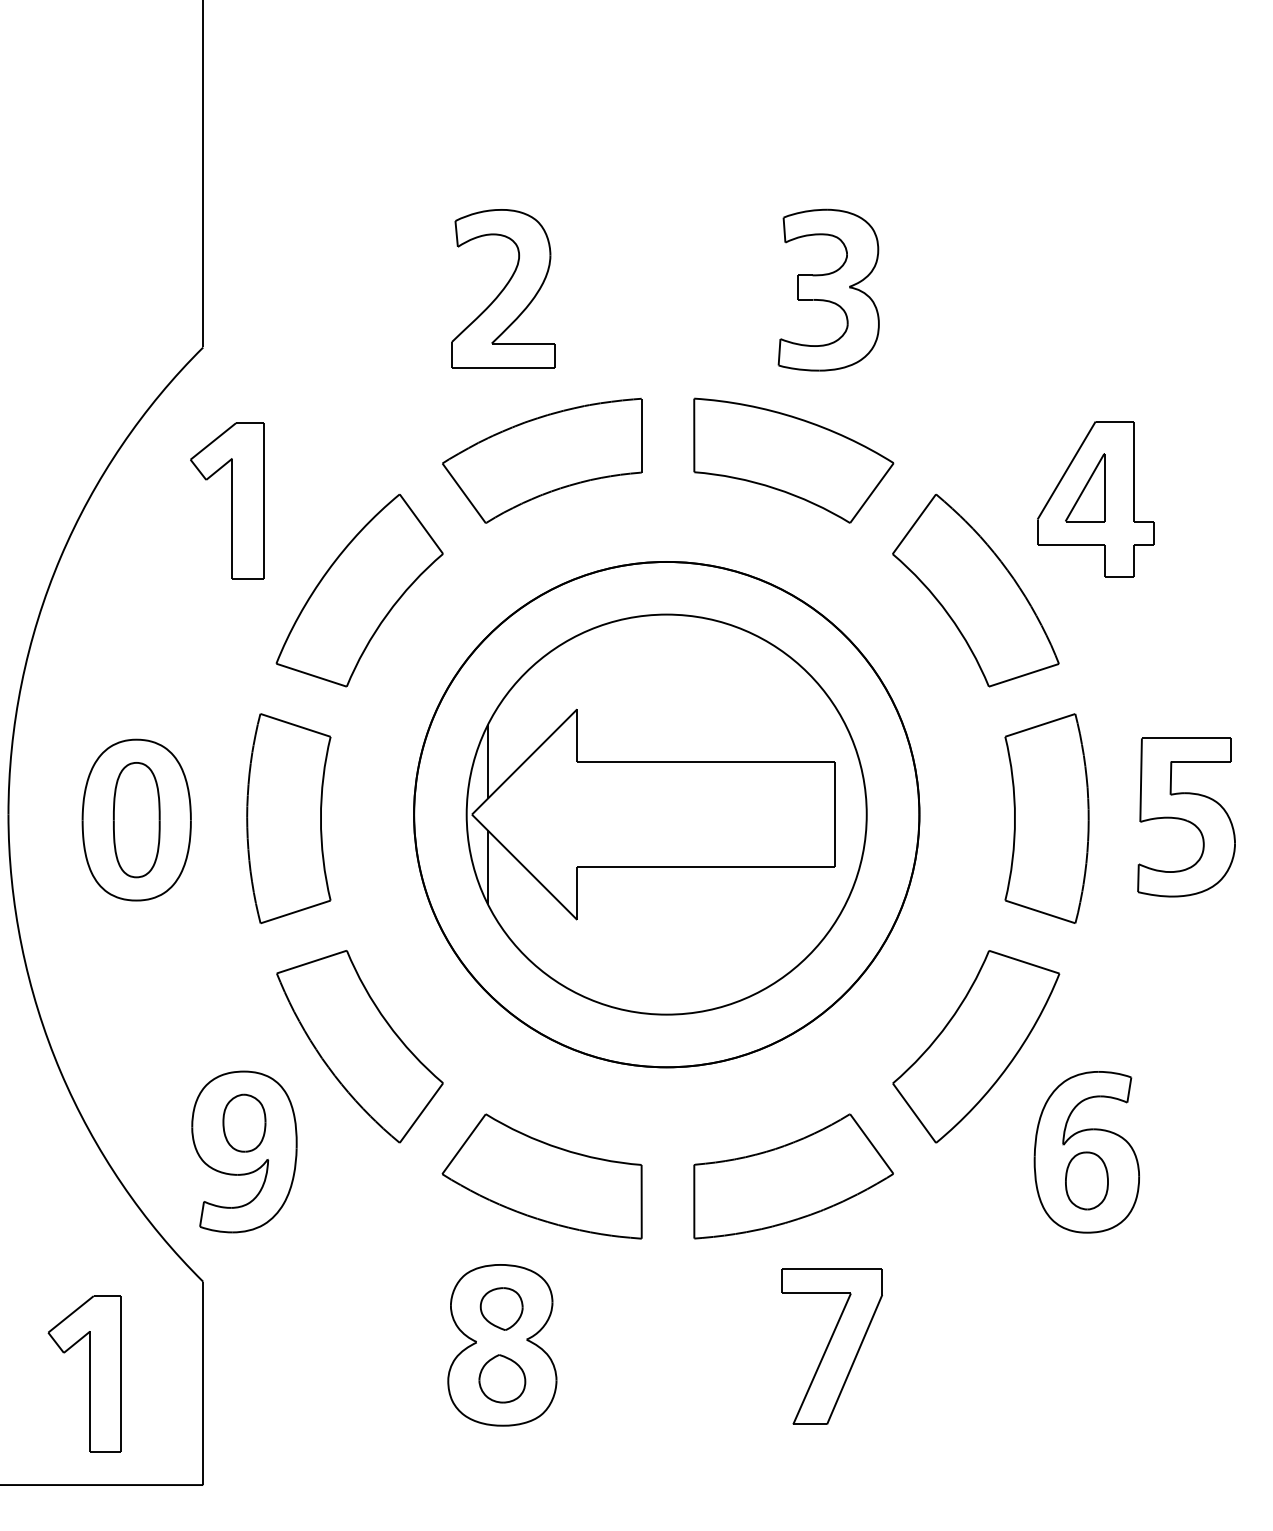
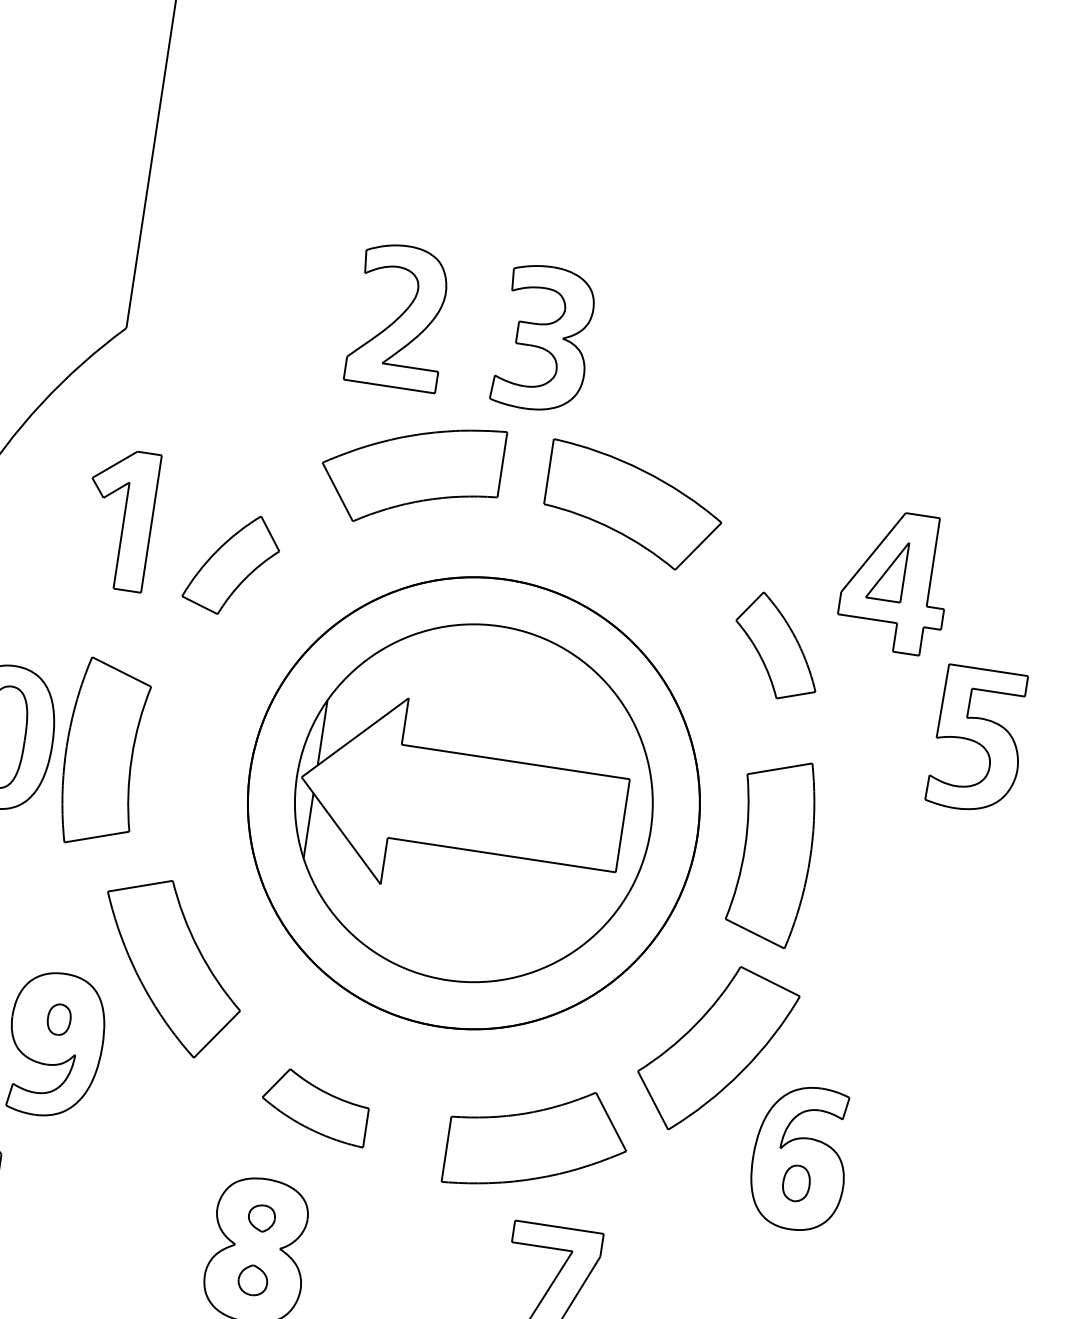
part: (828, 289) -> (544, 337), moved
part: (227, 500) -> (119, 518), moved
part: (359, 590) -> (232, 563), size x0.6
part: (975, 590) -> (776, 646), size x0.6
part: (1186, 817) -> (978, 740), moved
part: (288, 818) -> (103, 753), moved
part: (1046, 818) -> (772, 852), moved
part: (244, 1122) -> (59, 1019), size x0.6
part: (541, 1176) -> (314, 1106), size x0.6
part: (1086, 1180) -> (796, 1182), size x0.7
part: (501, 1308) -> (261, 1217), size x0.7
part: (502, 1378) -> (253, 1279), size x0.7

